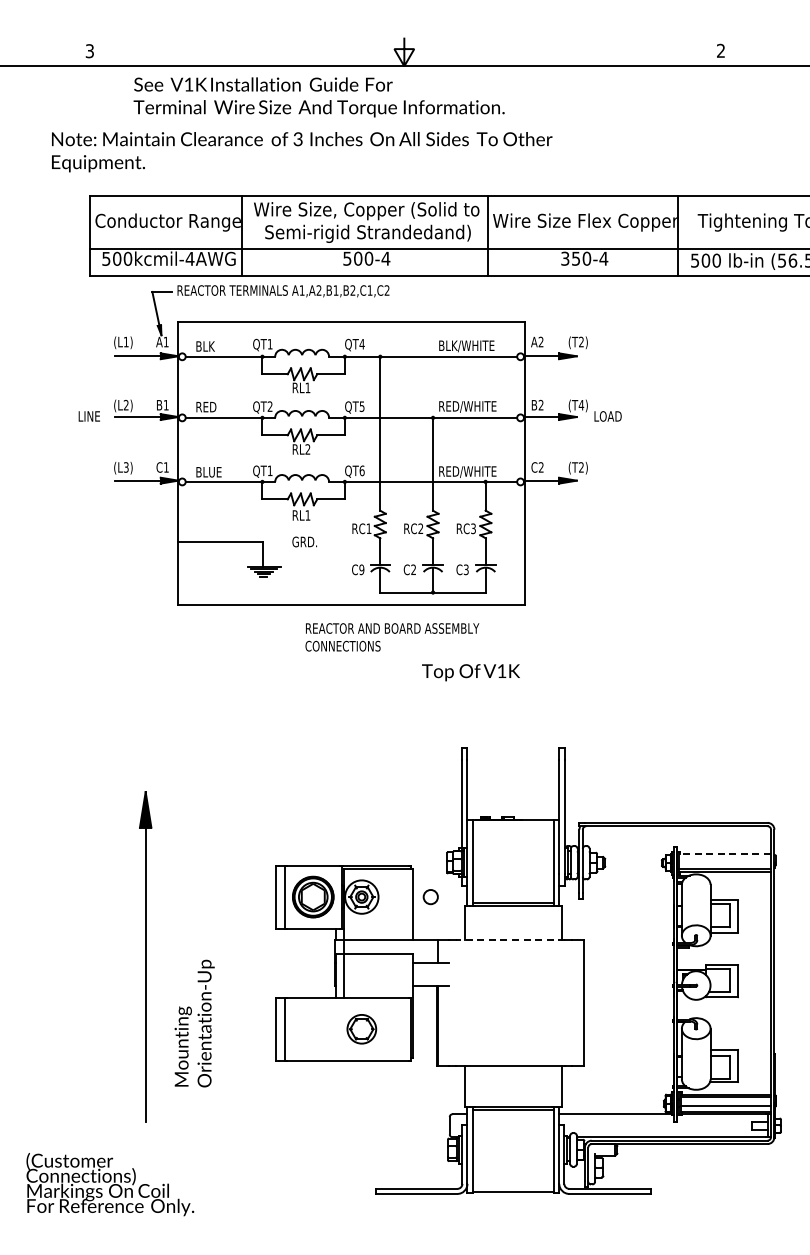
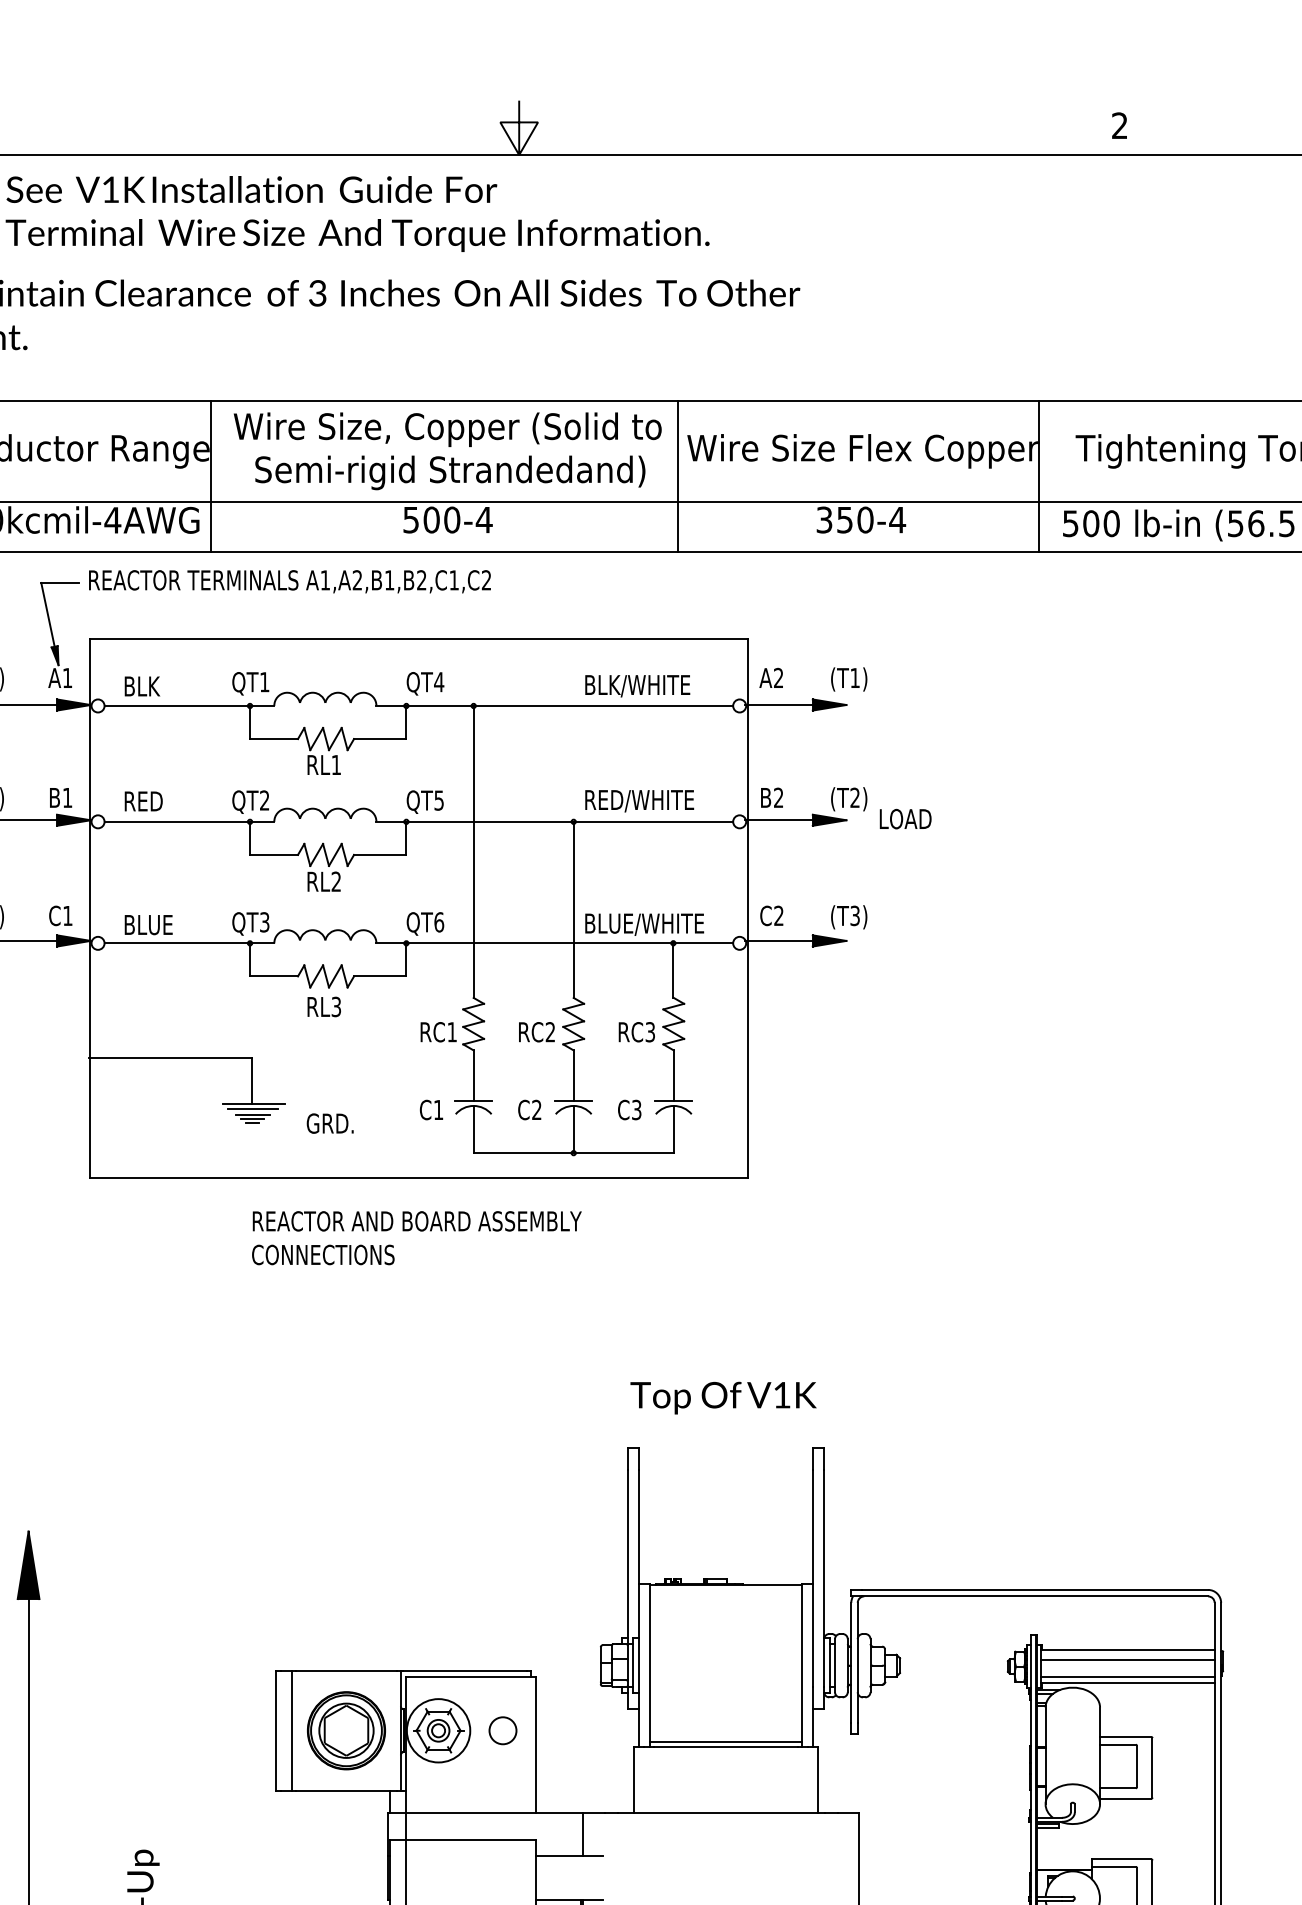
text: (581, 341) -> (855, 676), (T2) -> (T1)
text: (581, 404) -> (855, 796), (T4) -> (T2)
text: (581, 467) -> (855, 915), (T2) -> (T3)
text: (269, 470) -> (263, 921), QT1 -> QT3
text: (470, 471) -> (644, 923), RED/WHITE -> BLUE/WHITE
text: (307, 515) -> (335, 1006), RL1 -> RL3
text: (304, 541) -> (329, 1122), moved
text: (361, 569) -> (437, 1109), C9 -> C1
text: (392, 637) -> (417, 1238), moved
text: (470, 672) -> (722, 1397), moved
line: (725, 854) -> (1128, 1649), dashed -> solid
line: (725, 859) -> (1128, 1659), added
circle: (430, 897) -> (502, 1731), moved
line: (510, 940) -> (720, 1813), dashed -> solid

